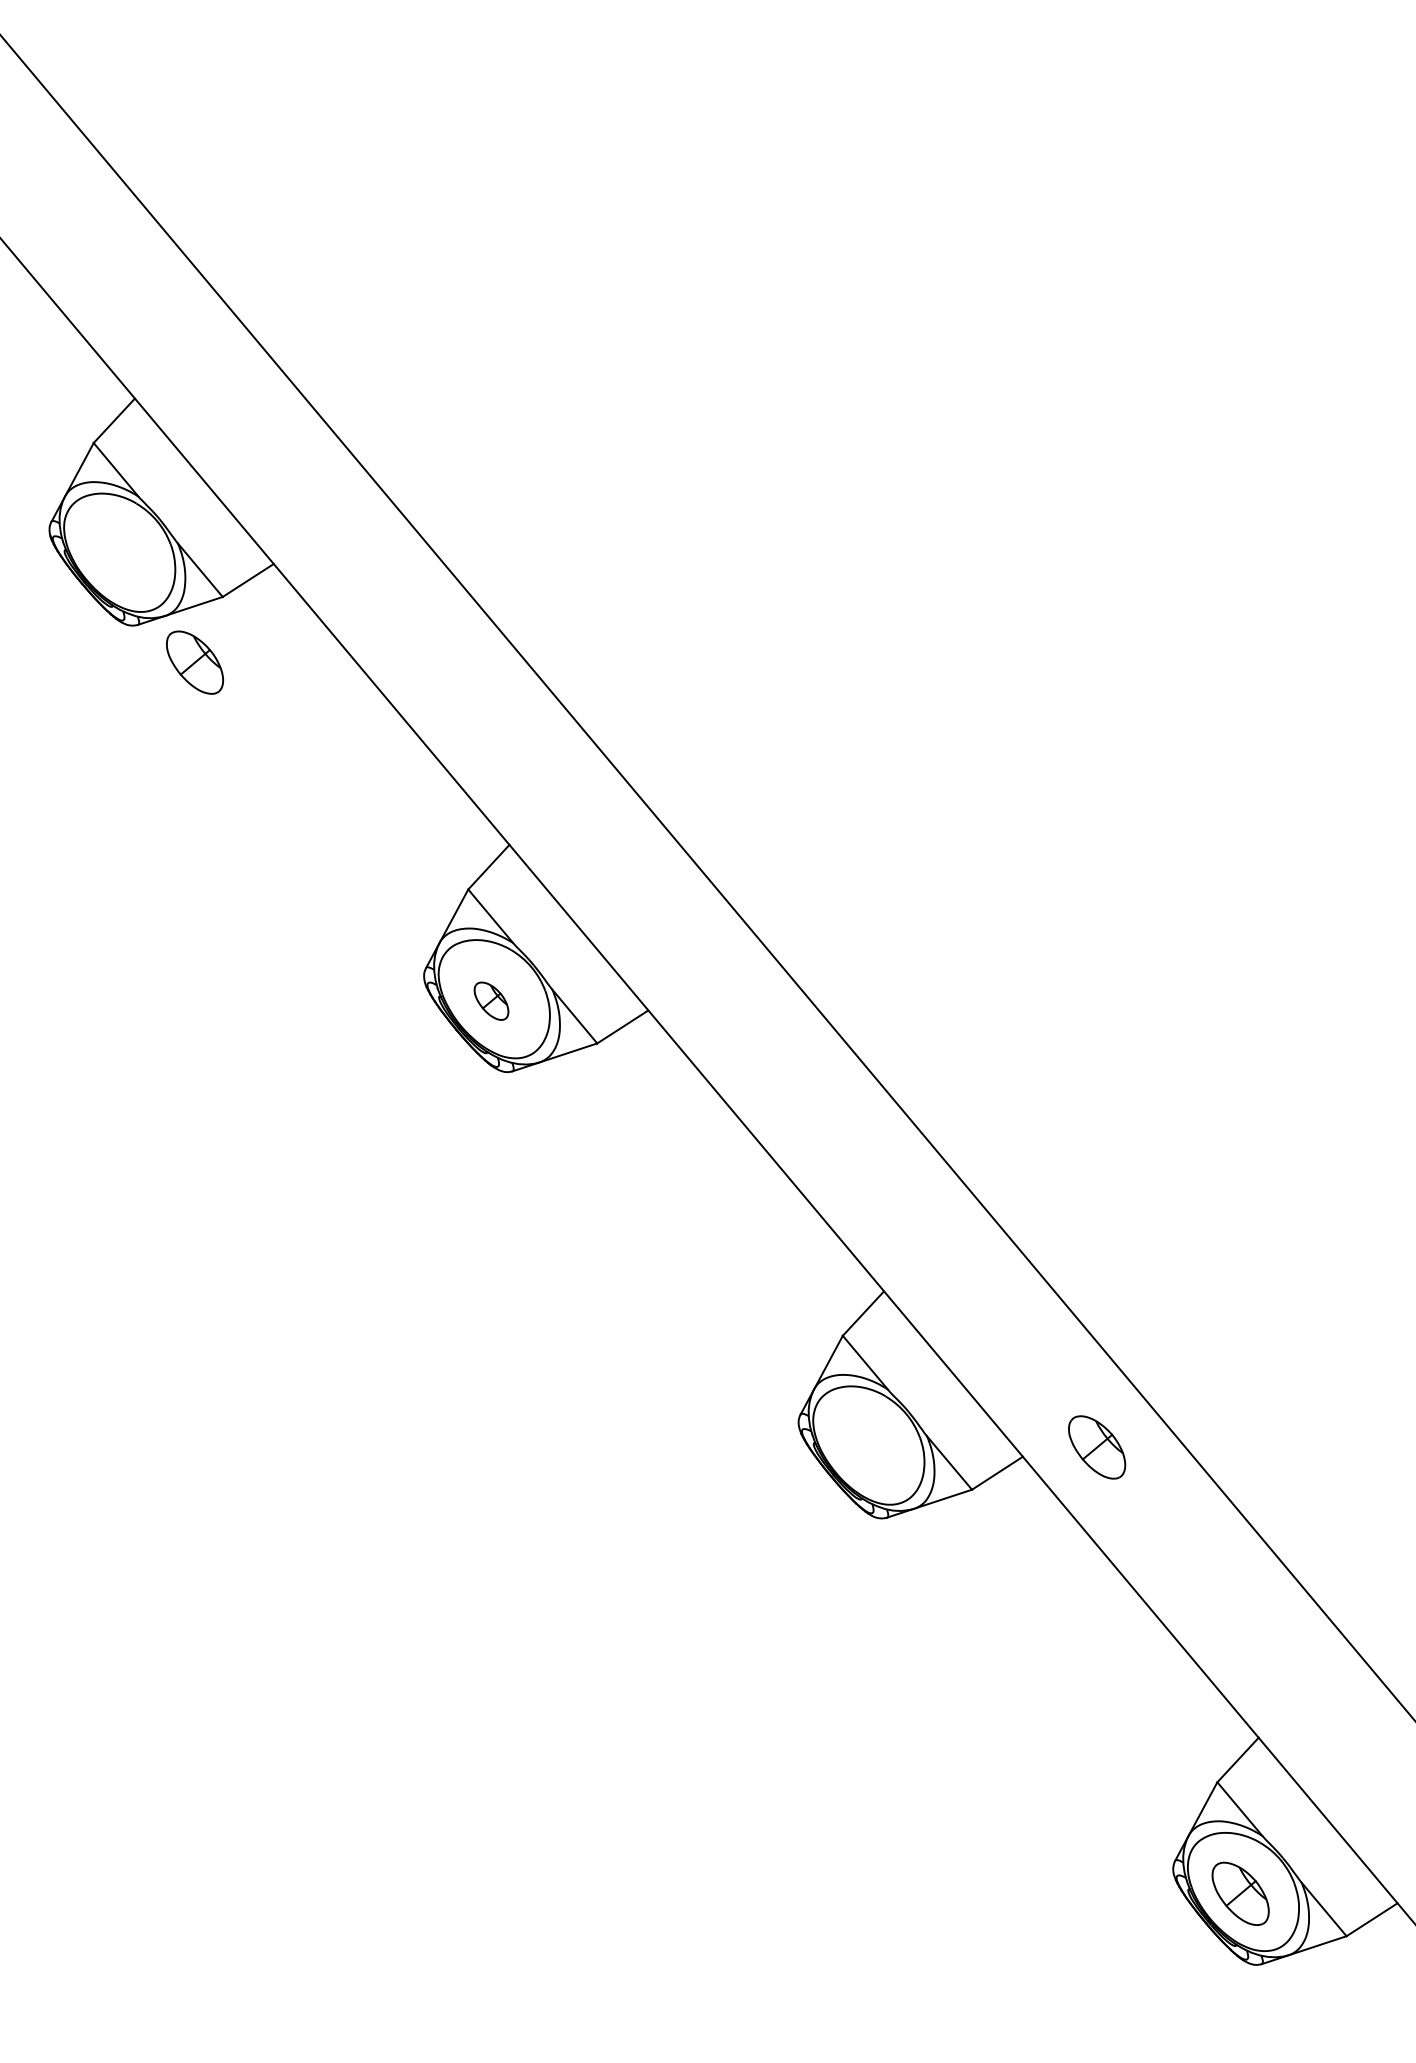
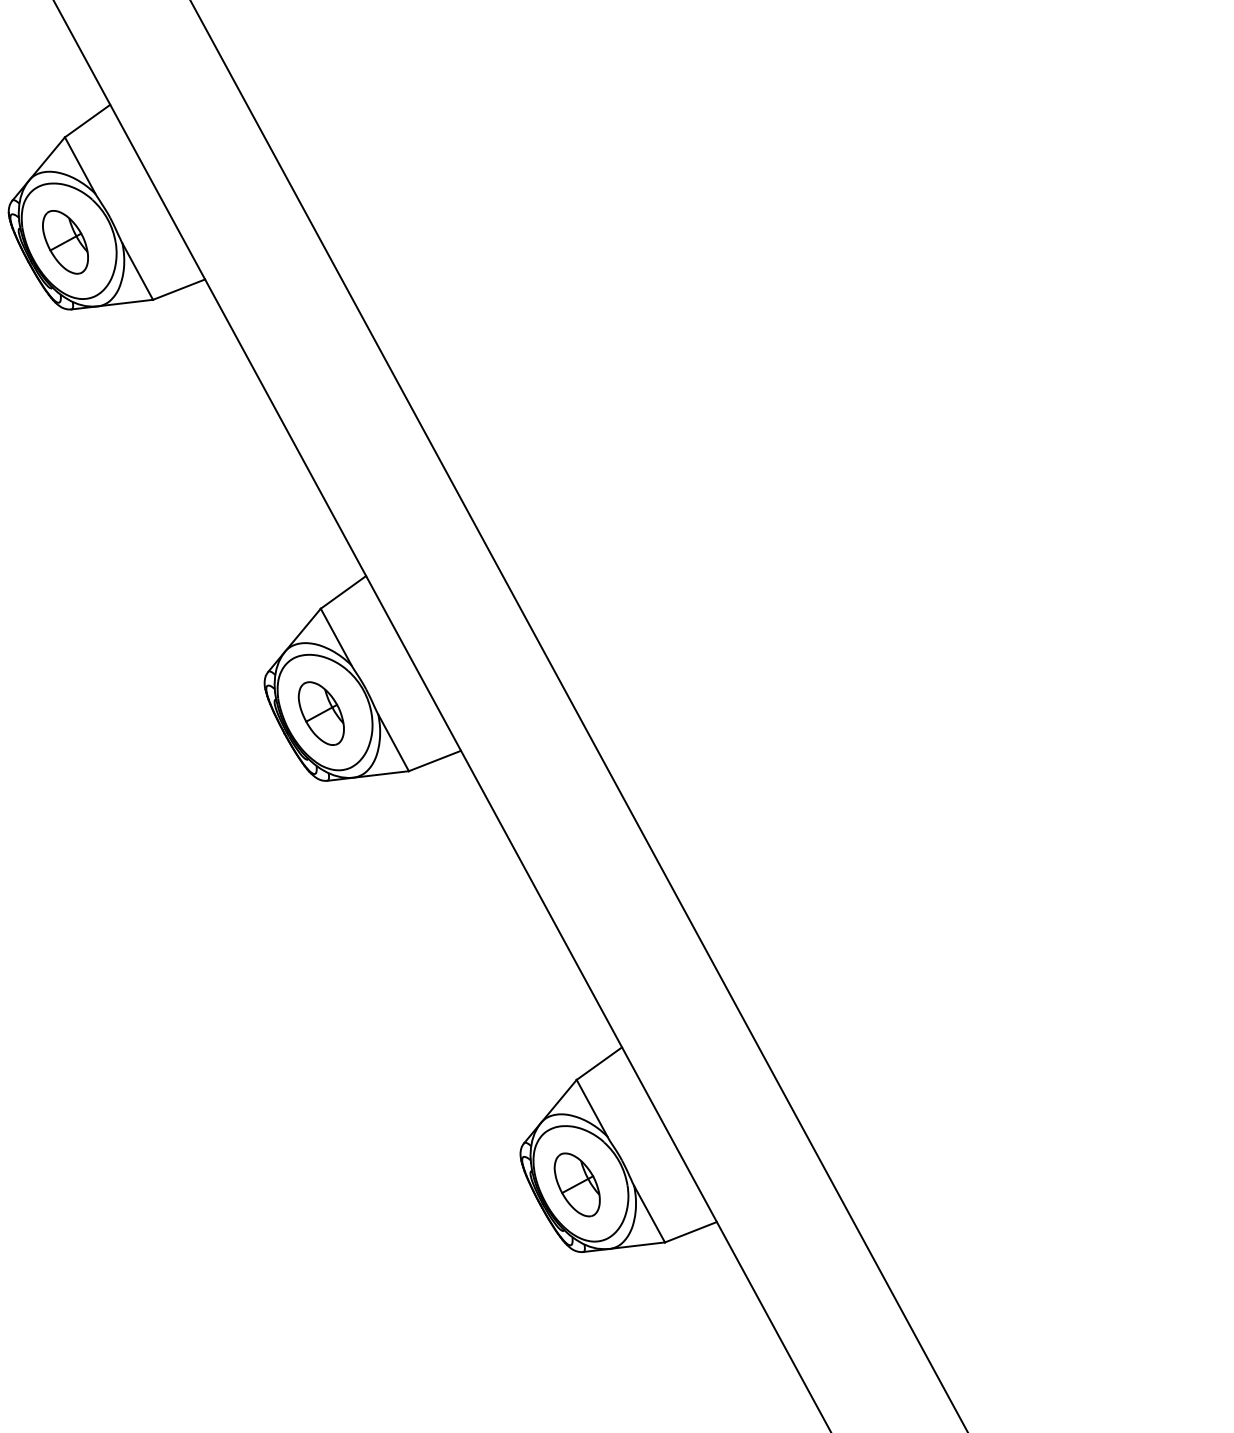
part: (195, 662) -> (65, 242), moved
part: (491, 1001) -> (321, 713), size x1.67
part: (1097, 1447) -> (577, 1184), moved

